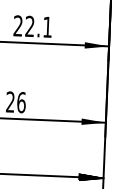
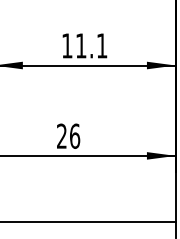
text: (24, 25) -> (74, 45), 22.1 -> 11.1
hatch: (90, 177) -> (160, 221), removed

